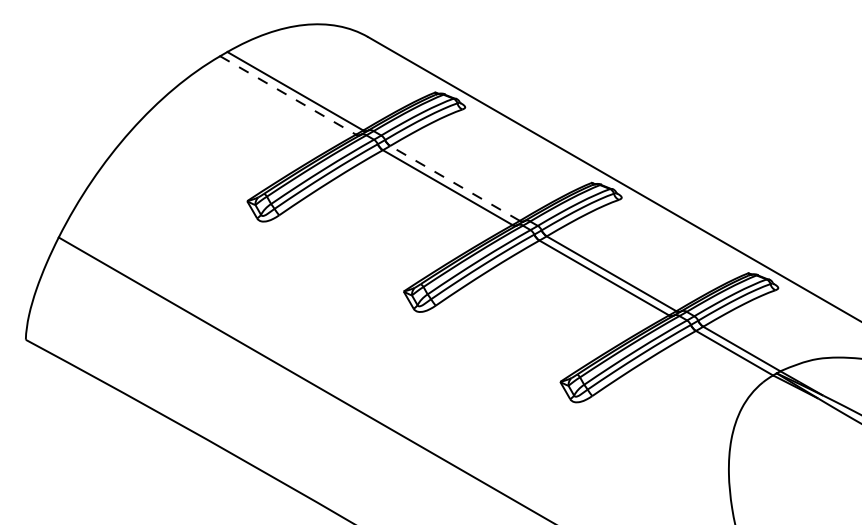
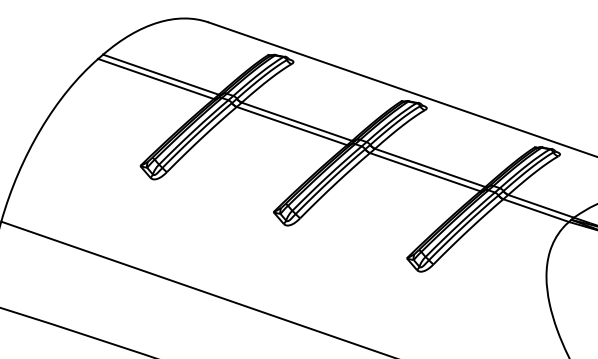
line: (288, 95) -> (156, 78), dashed -> solid
line: (455, 183) -> (297, 121), dashed -> solid

